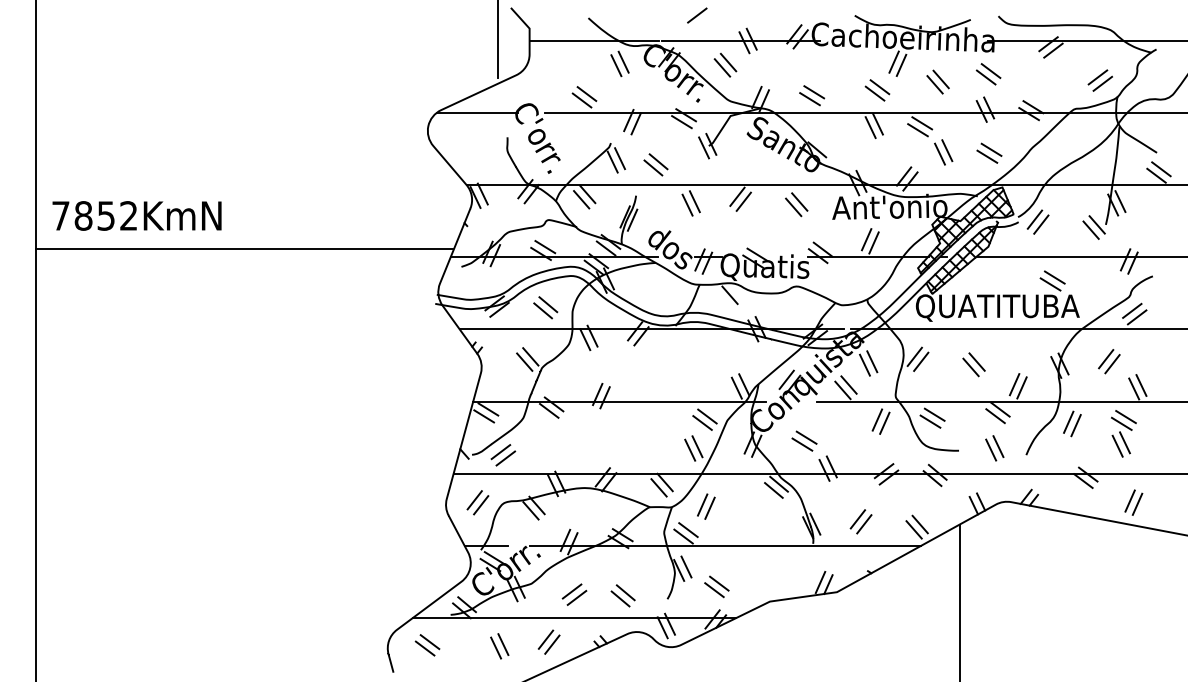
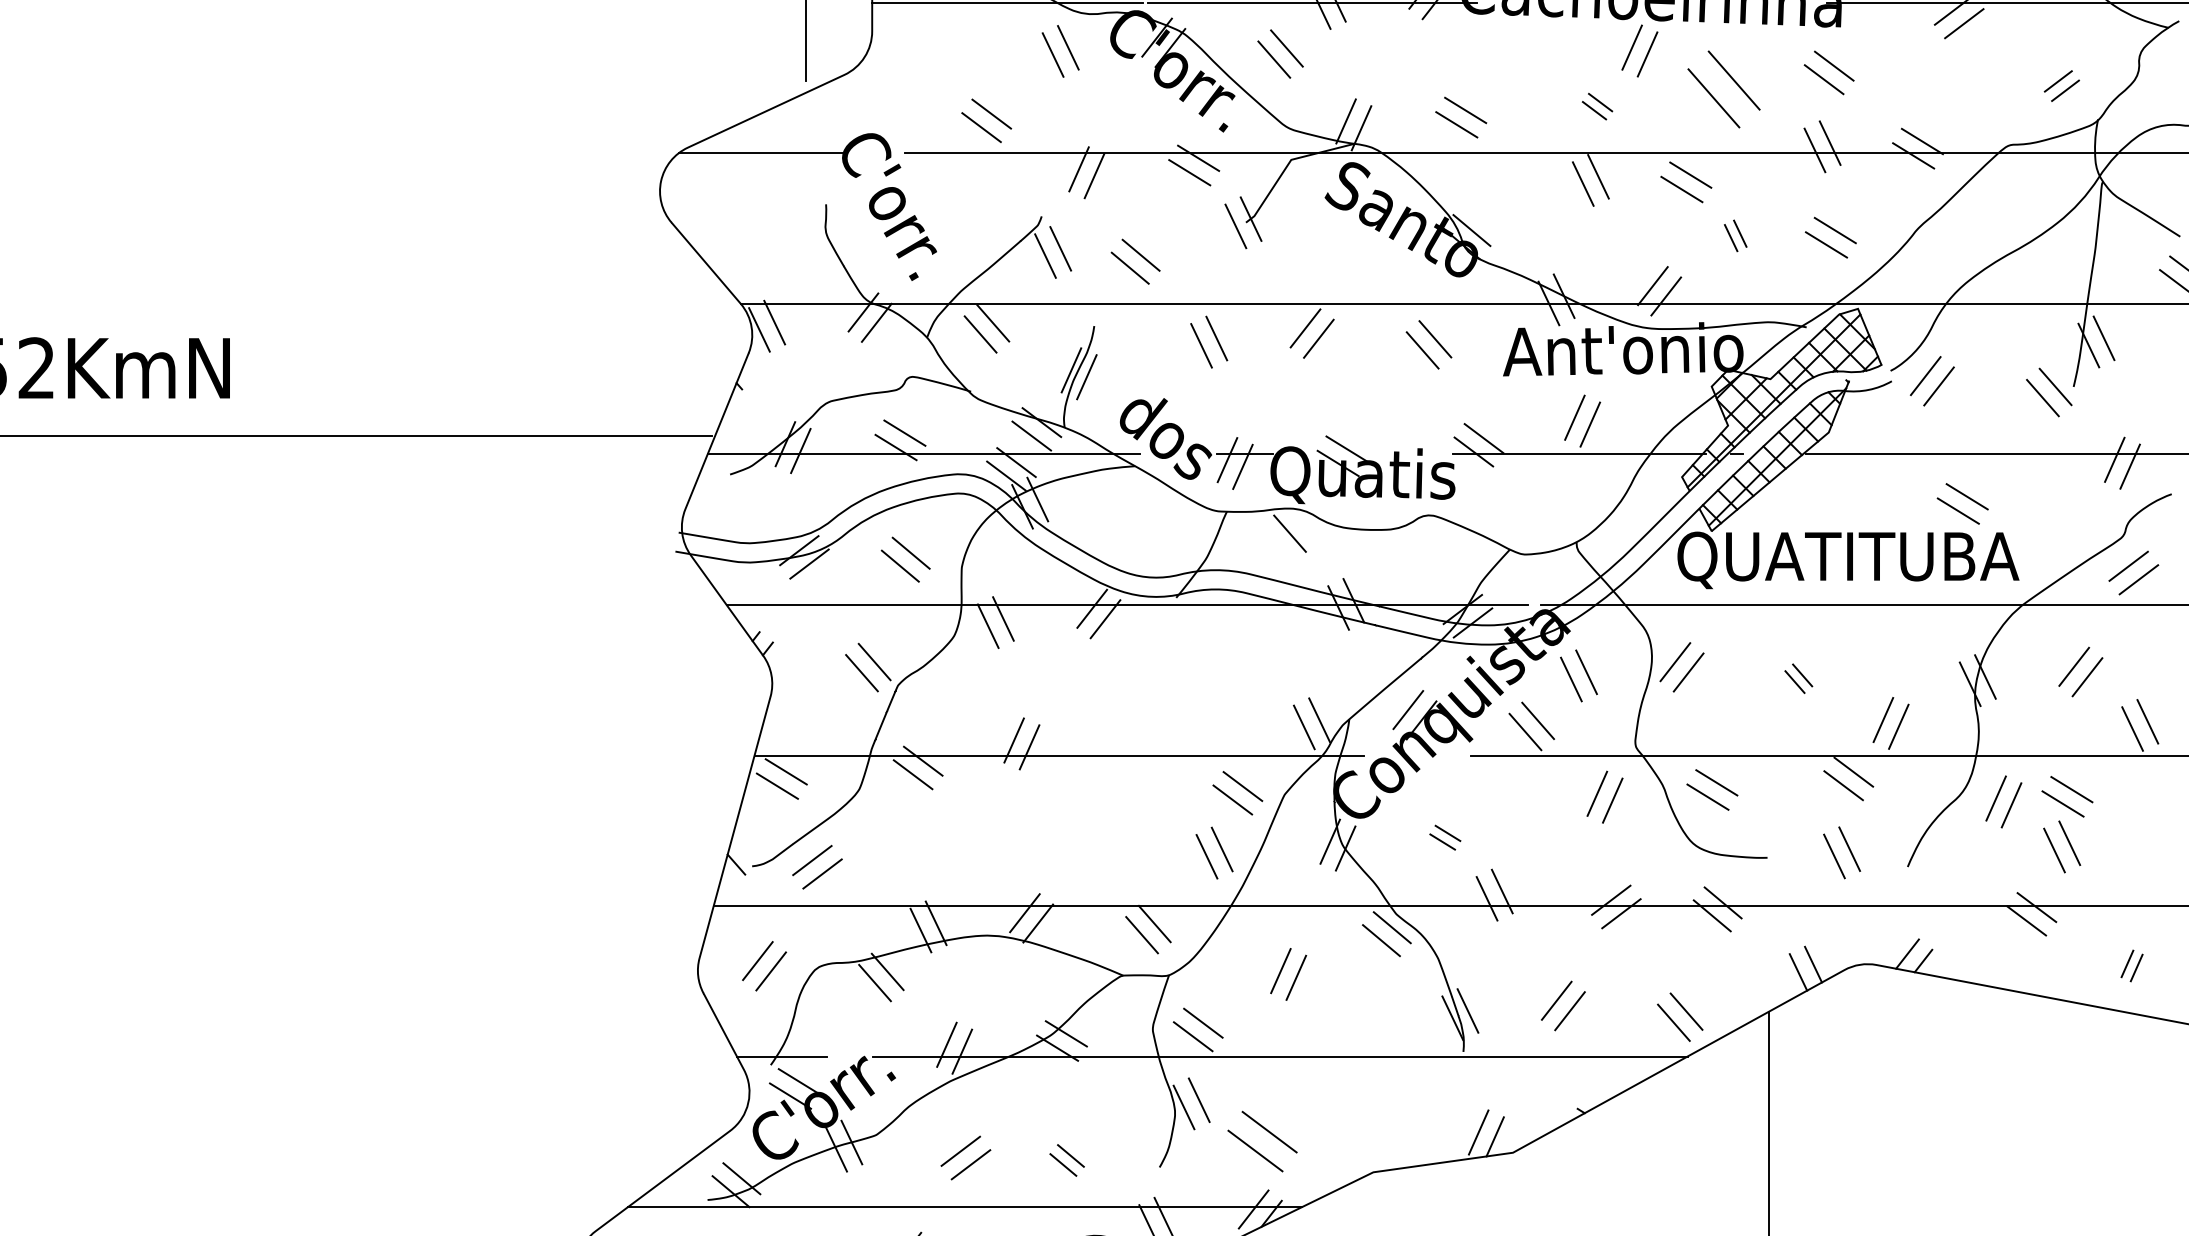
part: (1099, 80) -> (2060, 85), size x0.7
part: (937, 81) -> (1722, 87), size x1.6
part: (877, 90) -> (1597, 106), size x0.6
part: (943, 152) -> (1735, 236), size x0.6
part: (973, 364) -> (1797, 678), size x0.6
part: (1123, 433) -> (2066, 823), moved
part: (804, 440) -> (1445, 836), size x0.6
part: (1133, 502) -> (2131, 965), size x0.6
part: (706, 506) -> (1288, 974), moved
part: (716, 586) -> (1261, 1140), size x1.4
part: (622, 595) -> (1065, 1159), size x0.7

